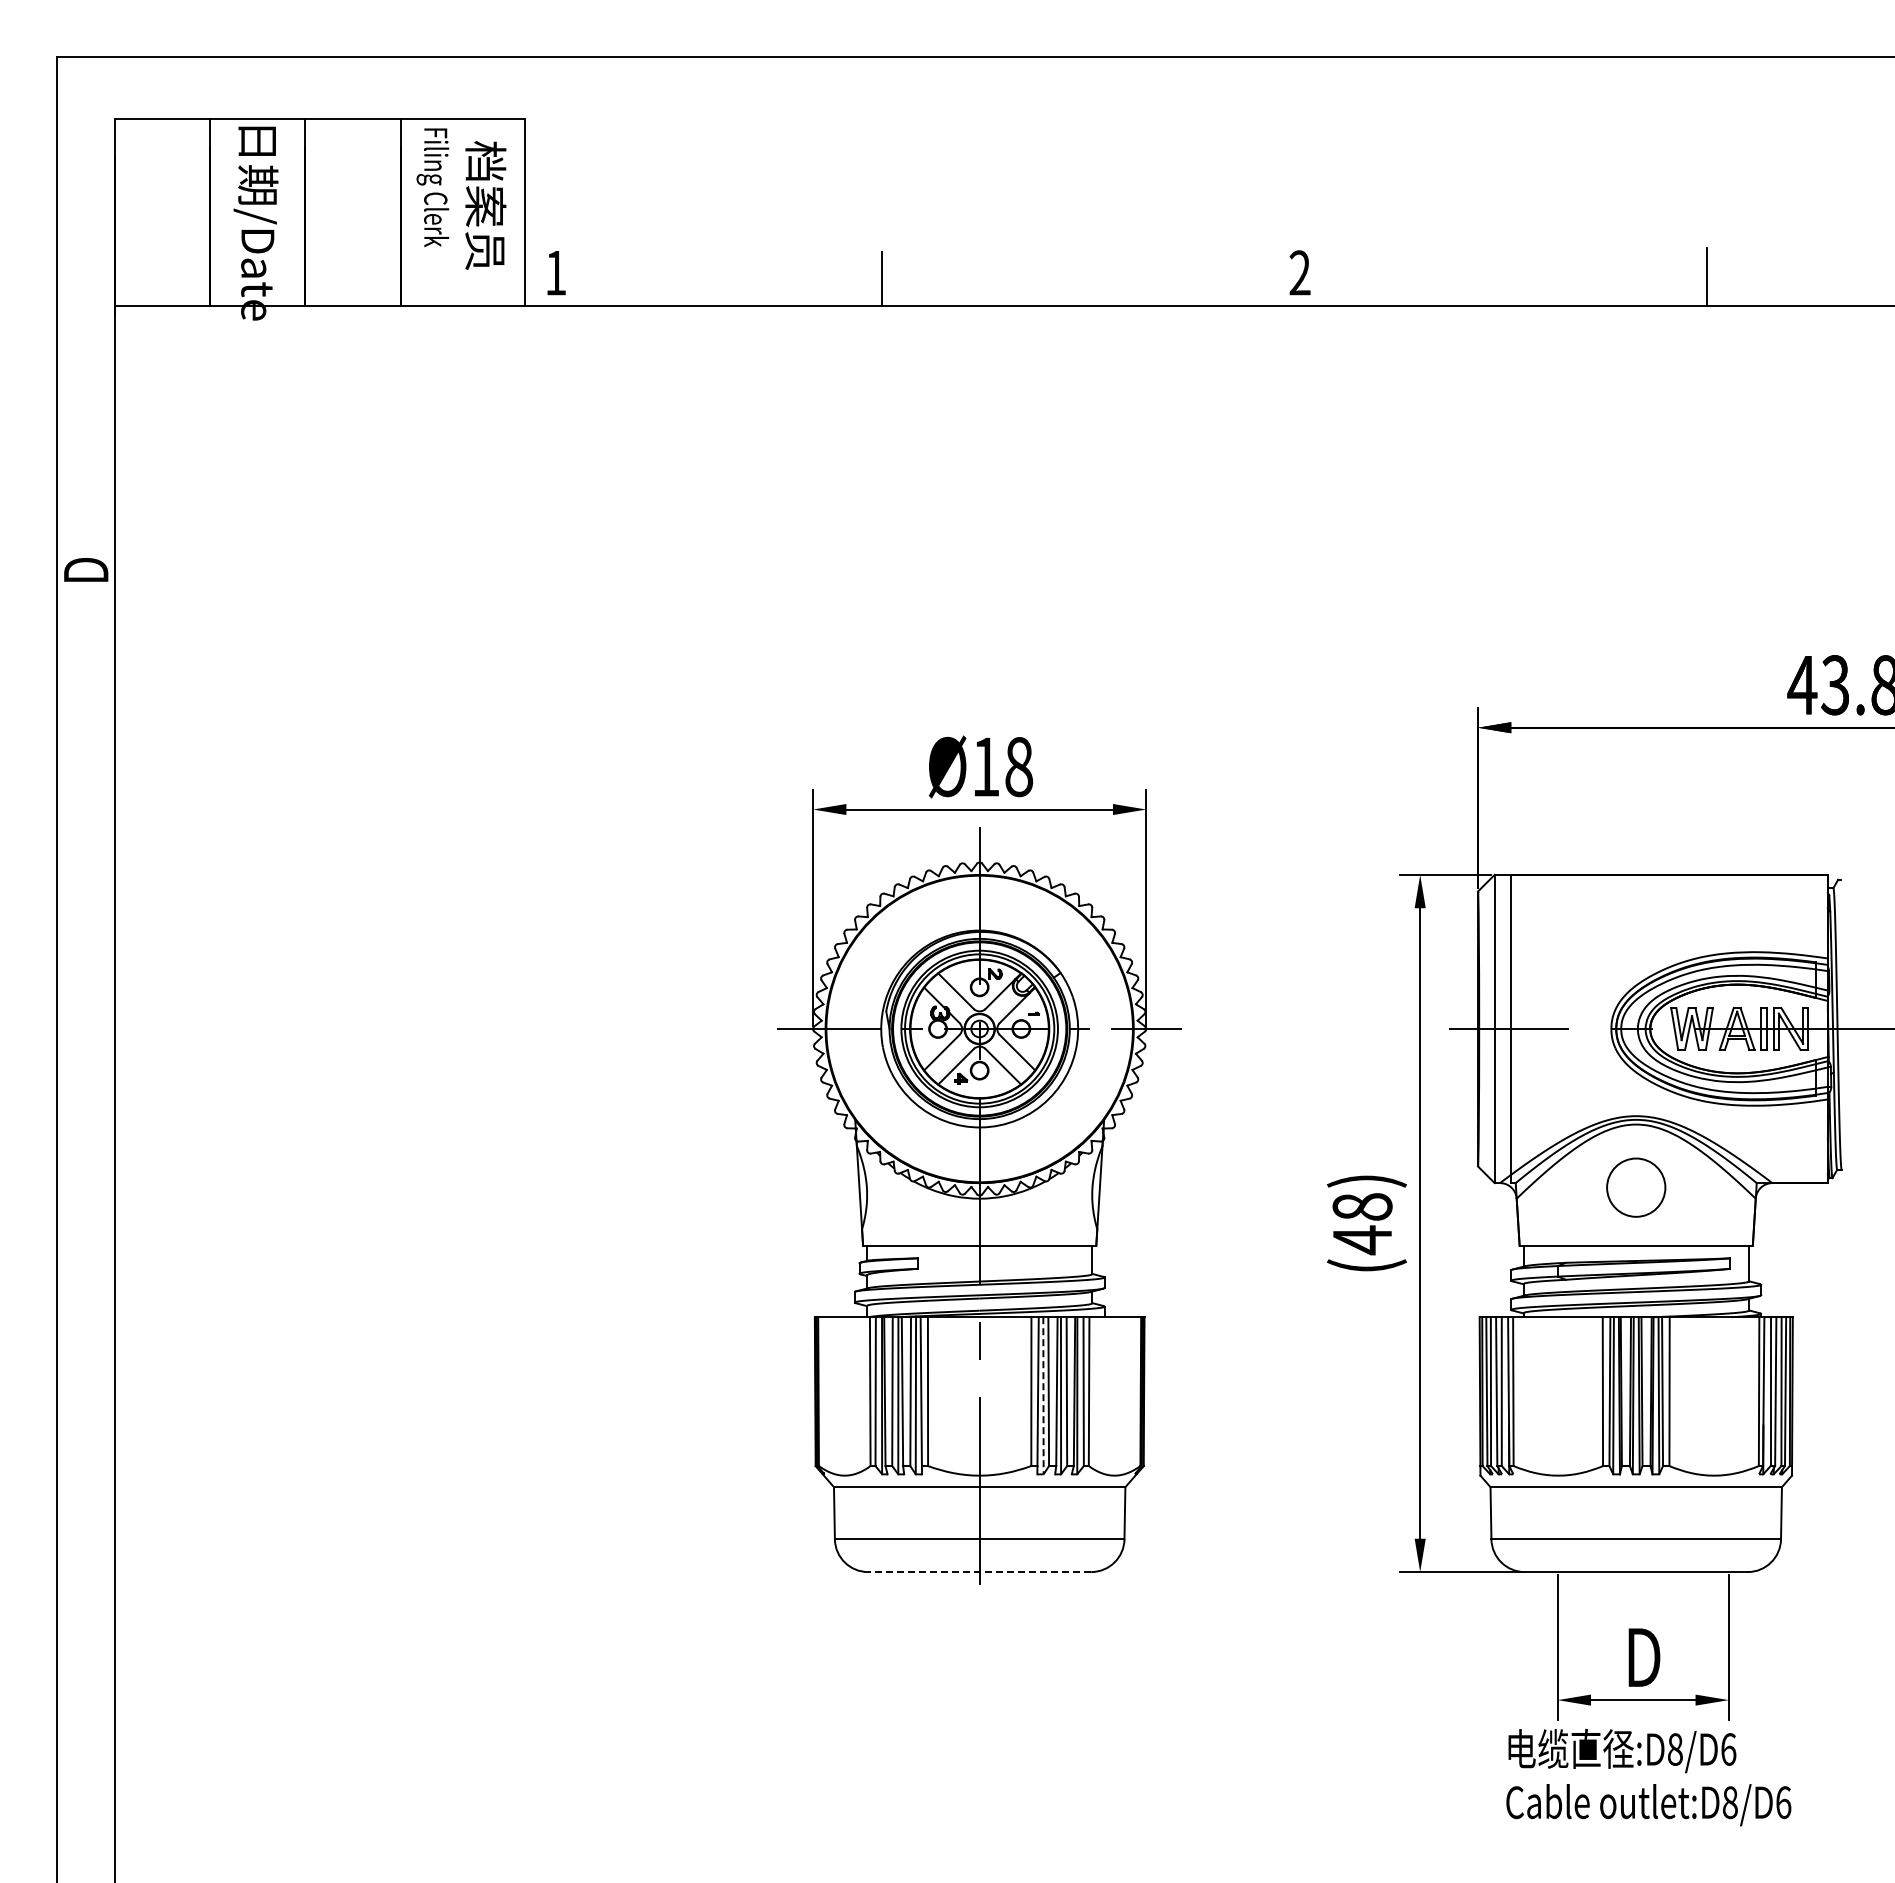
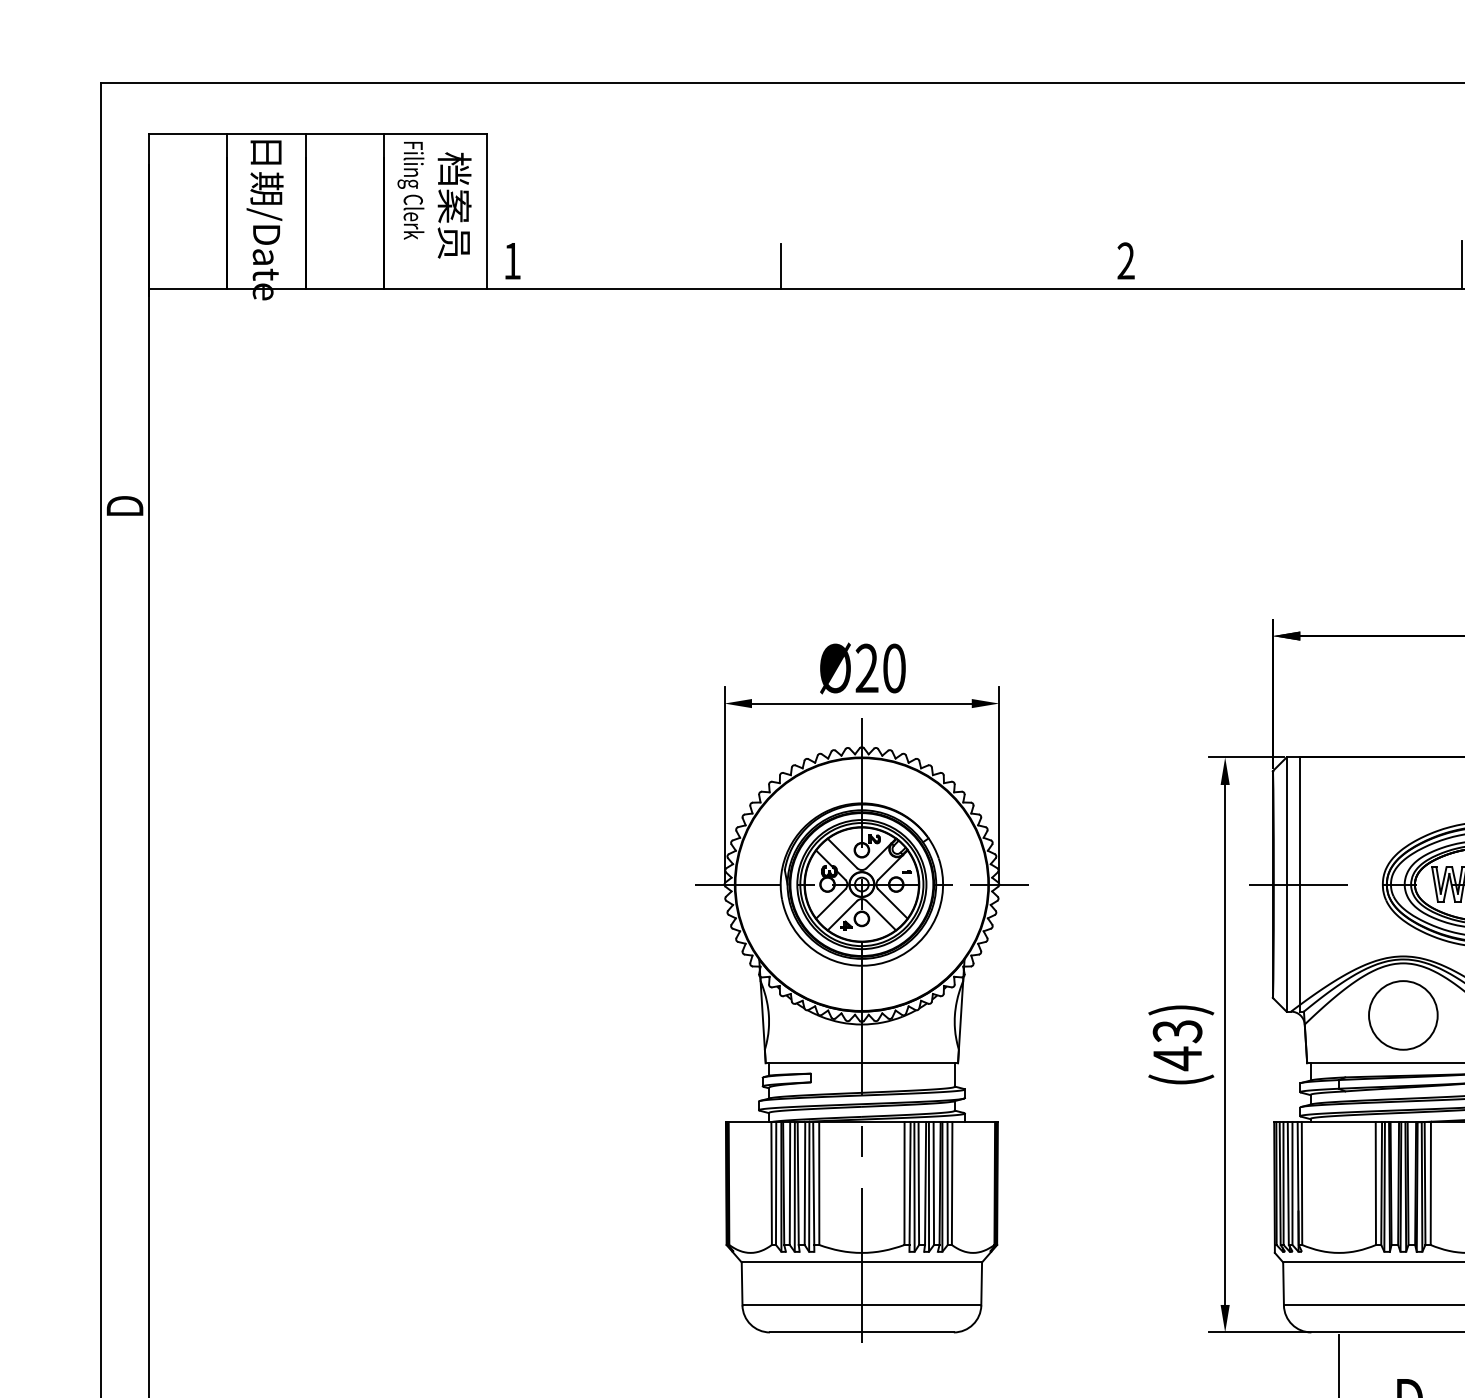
text: (1002, 766) -> (880, 668), 18 -> 20
circle: (1635, 1187) -> (1402, 1015), size x1.43
text: (1362, 1207) -> (1177, 1031), (48) -> (43)
line: (1043, 1395) -> (914, 1186), dashed -> solid
line: (979, 1572) -> (861, 1332), dashed -> solid

